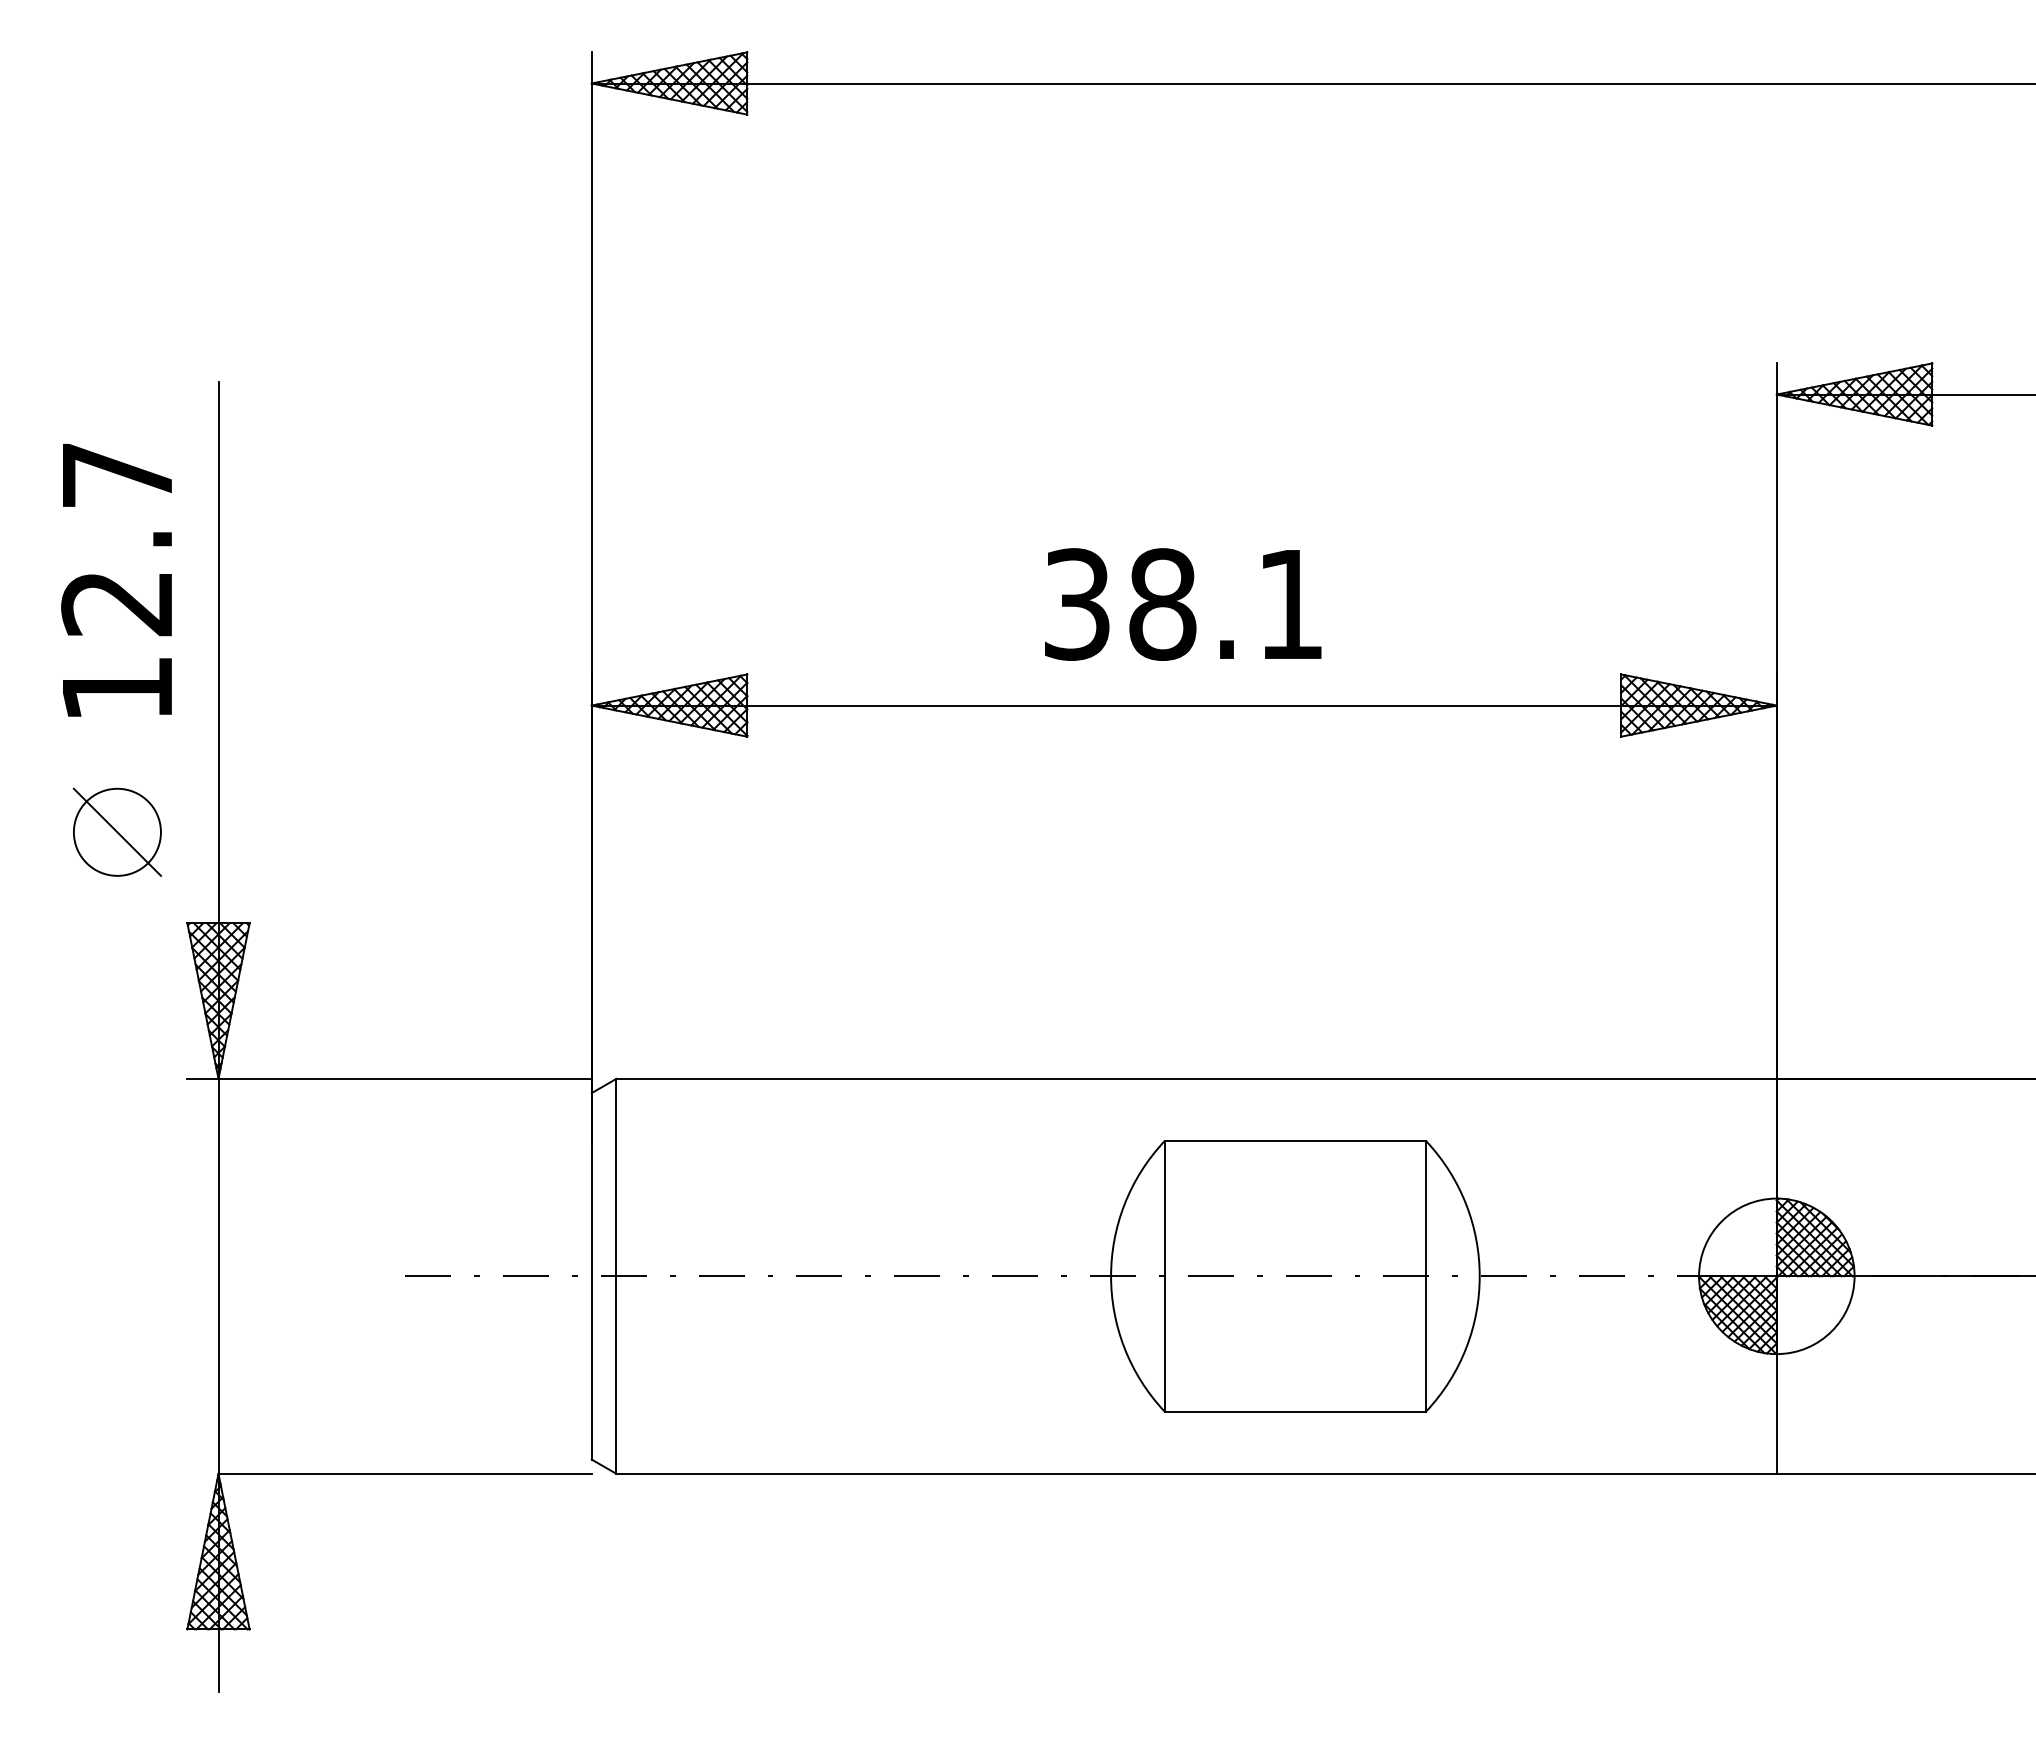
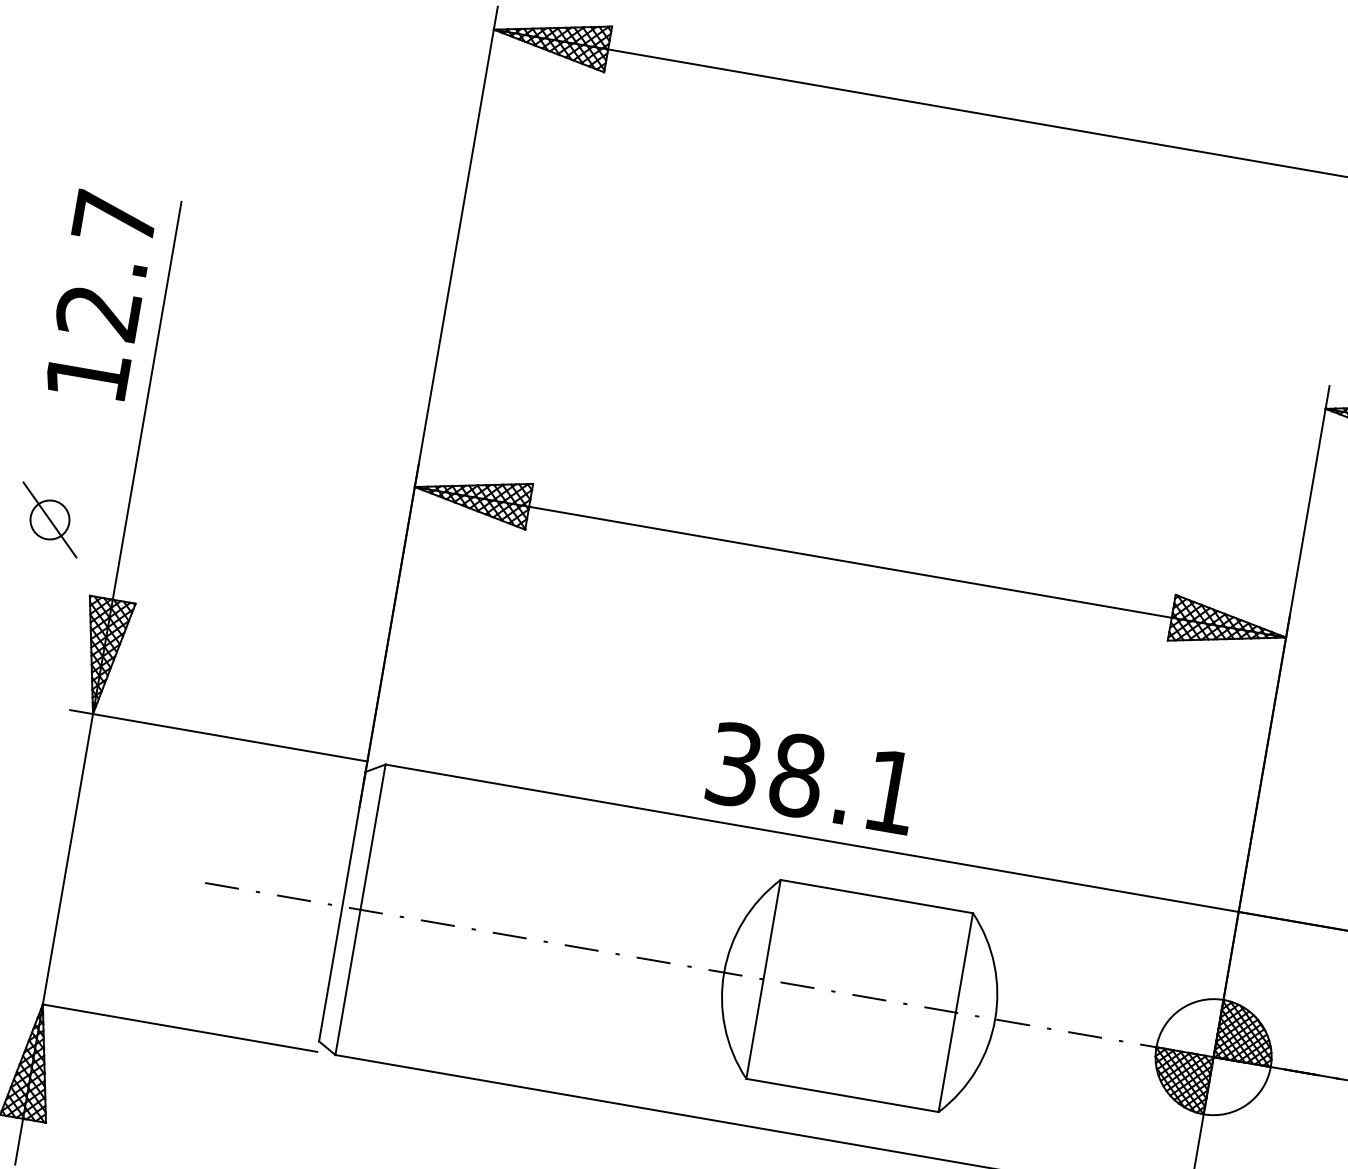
text: (116, 580) -> (100, 295), moved
text: (1183, 604) -> (812, 778), moved
circle: (116, 831) -> (49, 519), size x0.6

